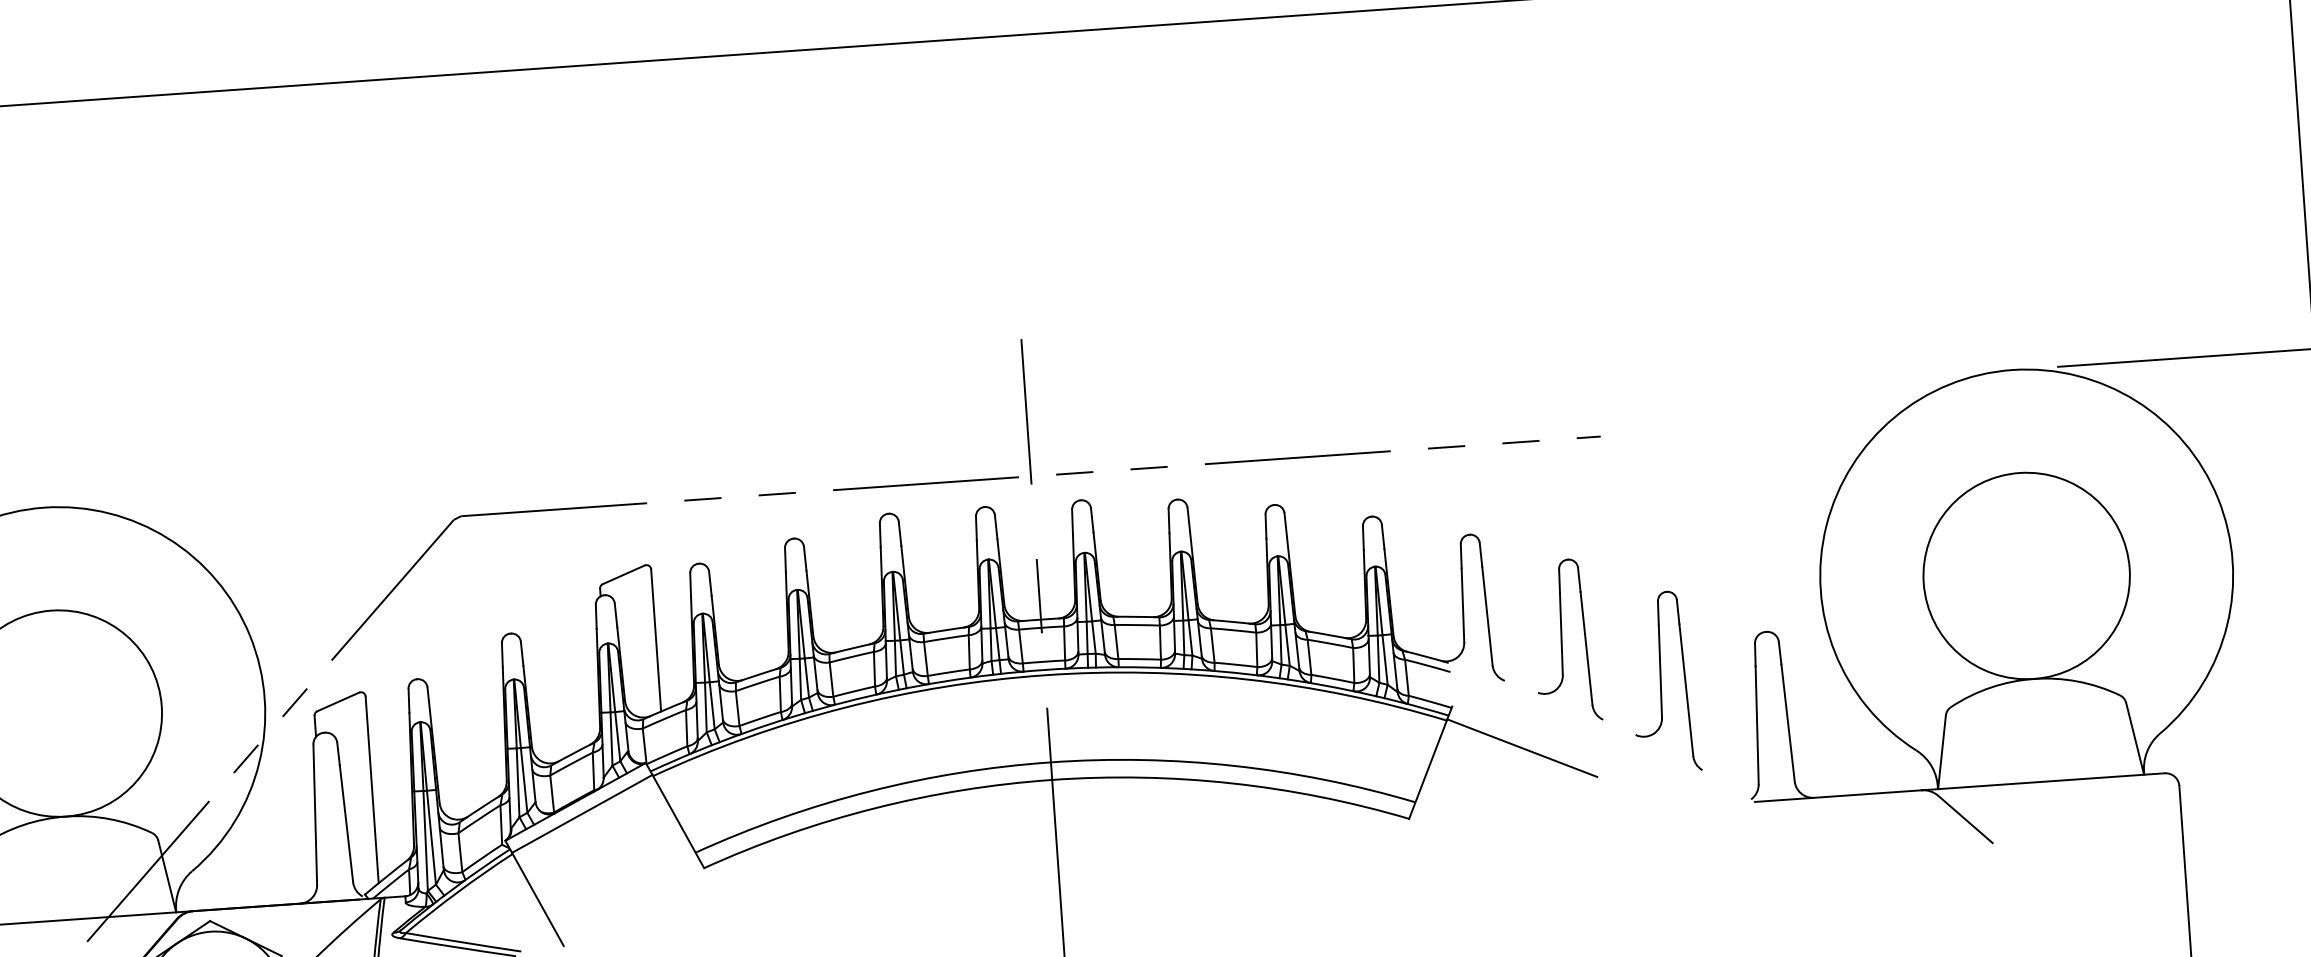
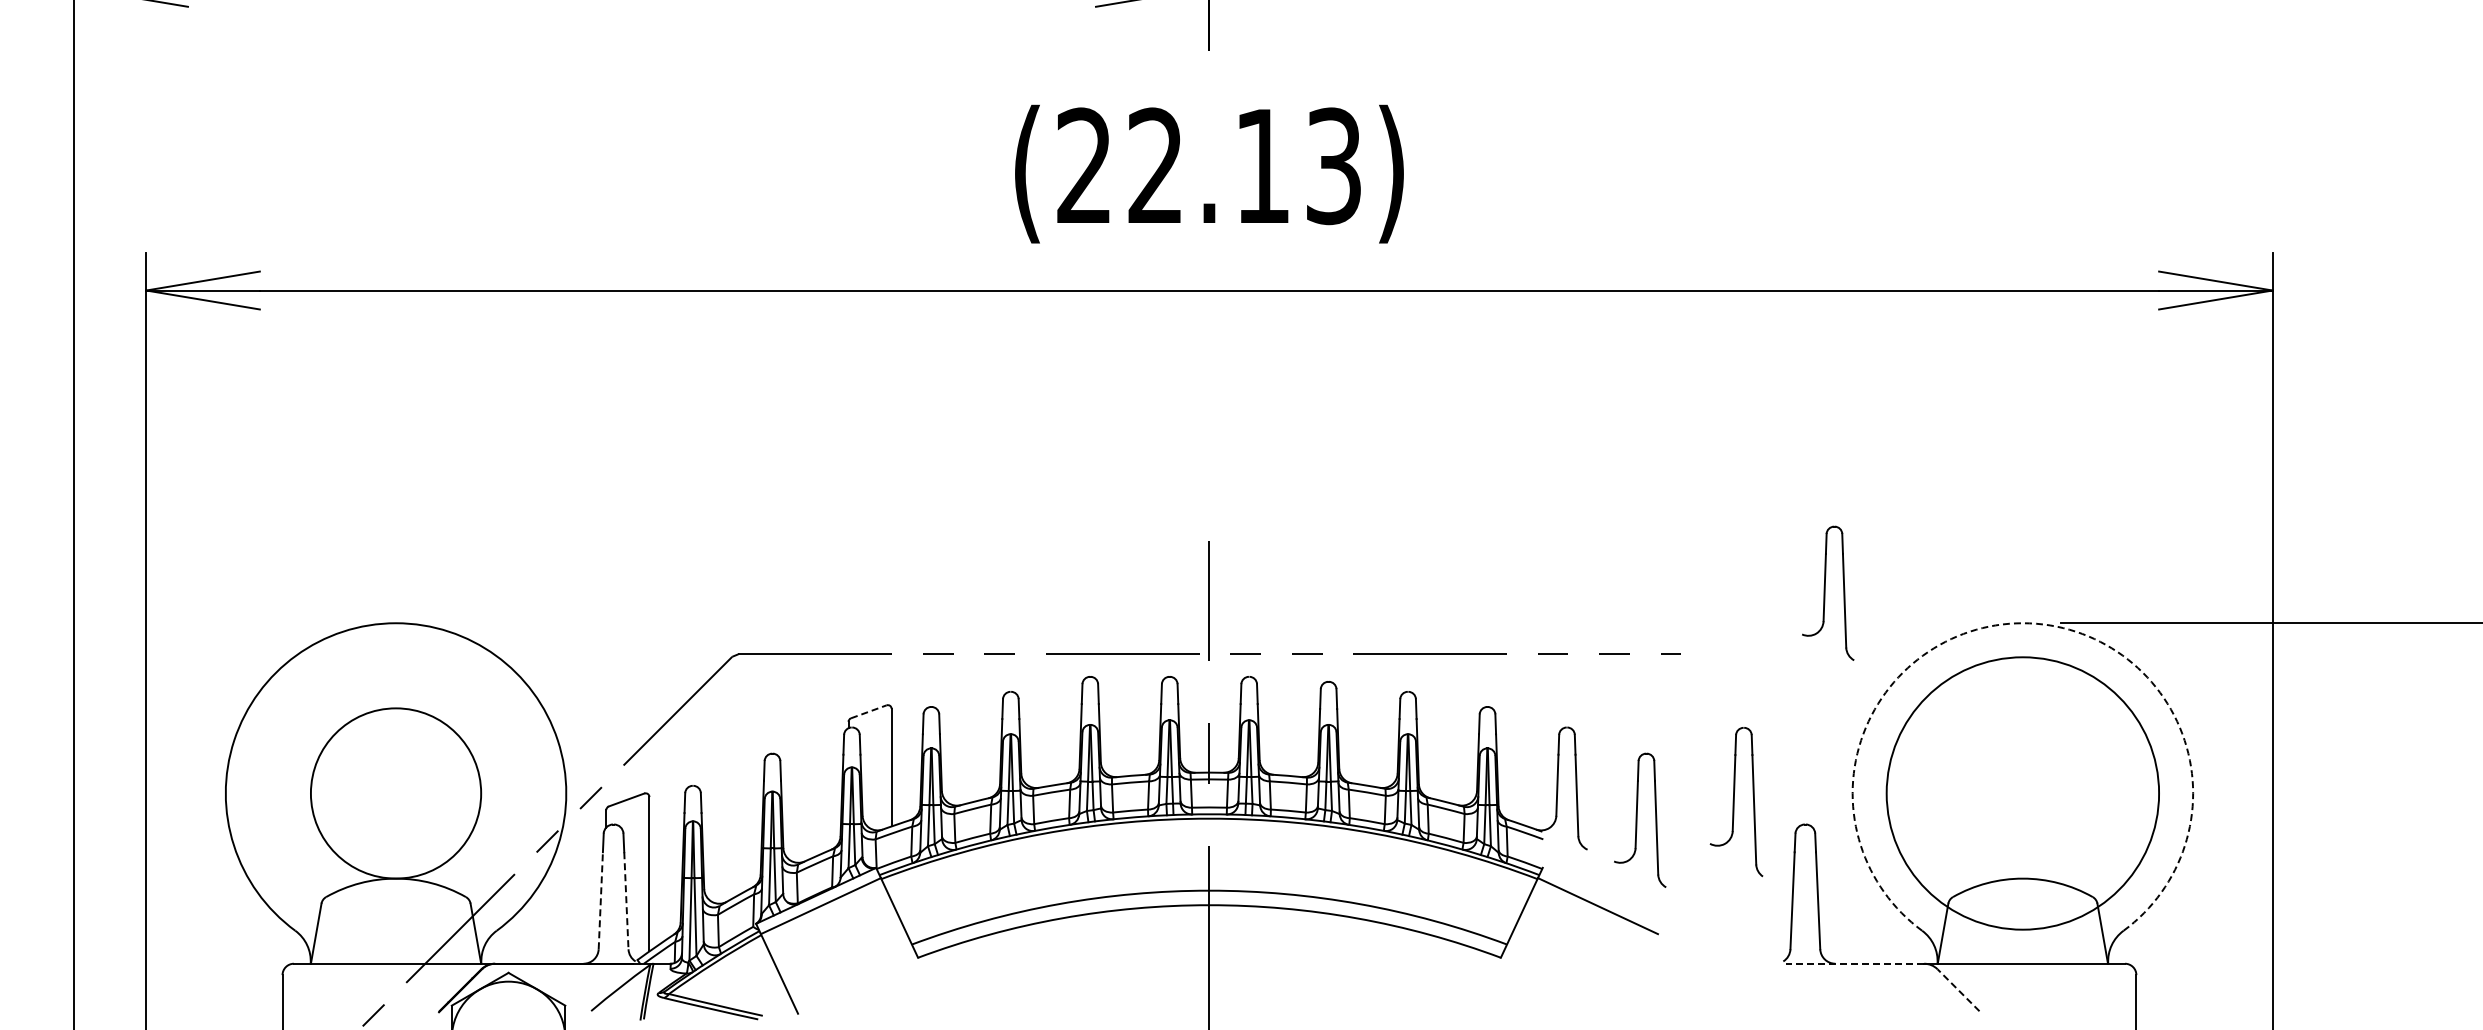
part: (1774, 349) -> (1828, 592), added
arc: (2011, 370) -> (2022, 623), solid -> dashed
line: (623, 574) -> (868, 711), solid -> dashed
circle: (2026, 576) -> (2022, 793), size x1.6
part: (1664, 682) -> (1736, 802), moved
line: (1838, 795) -> (1855, 963), solid -> dashed
line: (1965, 819) -> (1958, 990), solid -> dashed
line: (346, 823) -> (626, 900), solid -> dashed
line: (315, 825) -> (600, 900), solid -> dashed

